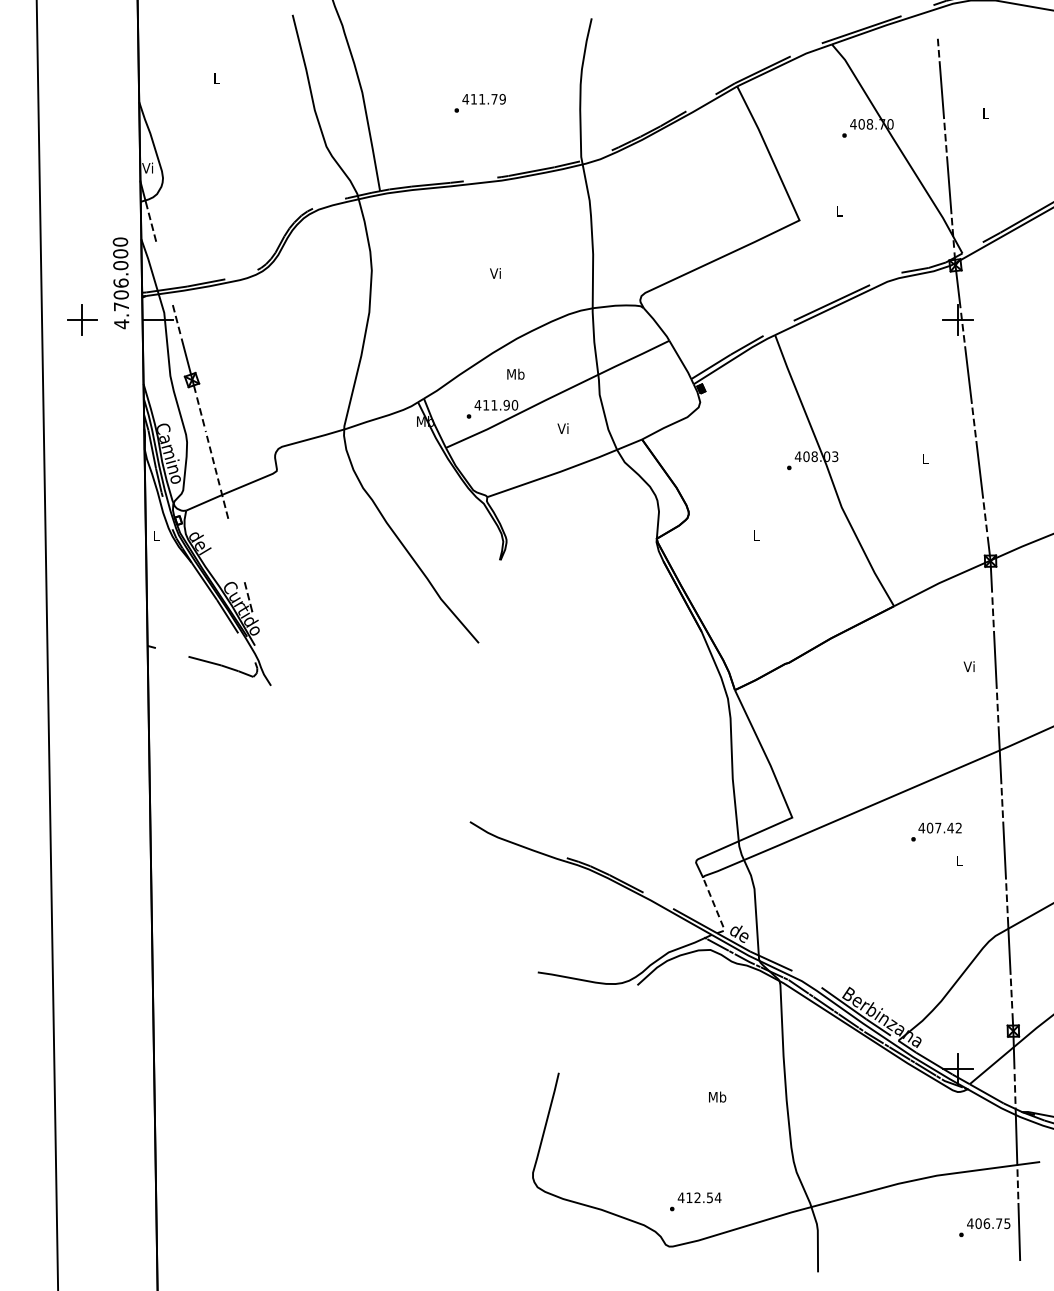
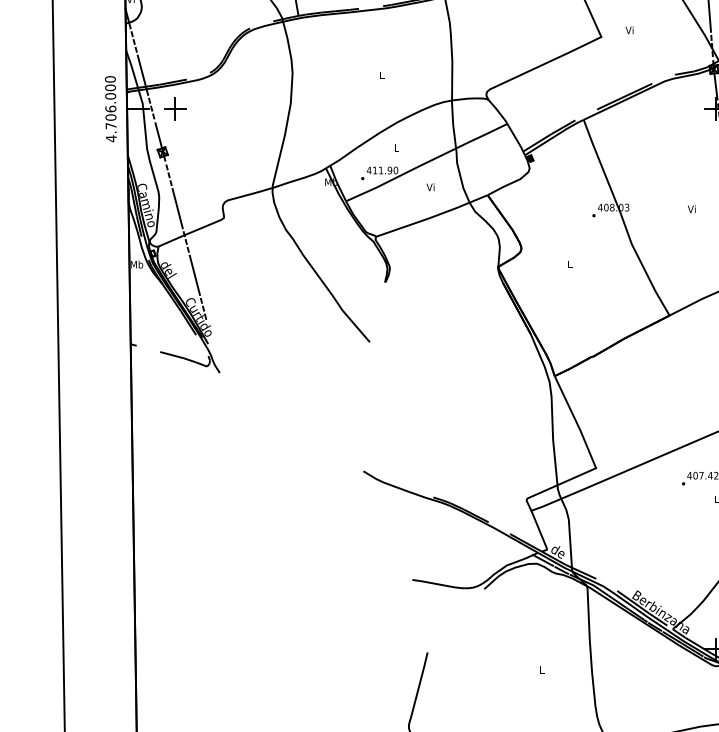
text: (838, 210) -> (629, 29), L -> Vi
line: (164, 273) -> (142, 75), added
text: (495, 273) -> (381, 75), Vi -> L
text: (120, 283) -> (110, 109), moved
part: (82, 319) -> (175, 108), moved
text: (515, 373) -> (396, 147), Mb -> L
line: (212, 457) -> (177, 208), dashed -> solid
text: (924, 458) -> (691, 208), L -> Vi
text: (155, 535) -> (136, 264), L -> Mb
line: (236, 550) -> (194, 275), added
line: (716, 909) -> (541, 534), dashed -> solid
text: (717, 1096) -> (542, 669), Mb -> L

